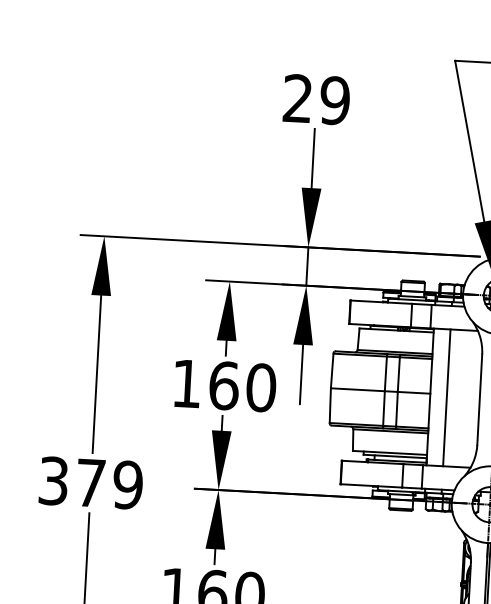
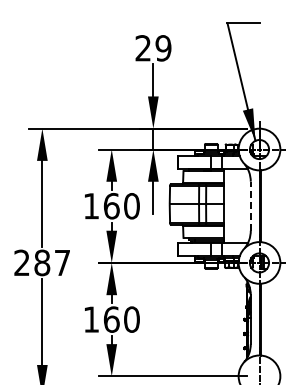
line: (446, 398) -> (232, 206), removed
line: (479, 400) -> (250, 206), solid -> dashed
text: (91, 482) -> (42, 262), 379 -> 287

